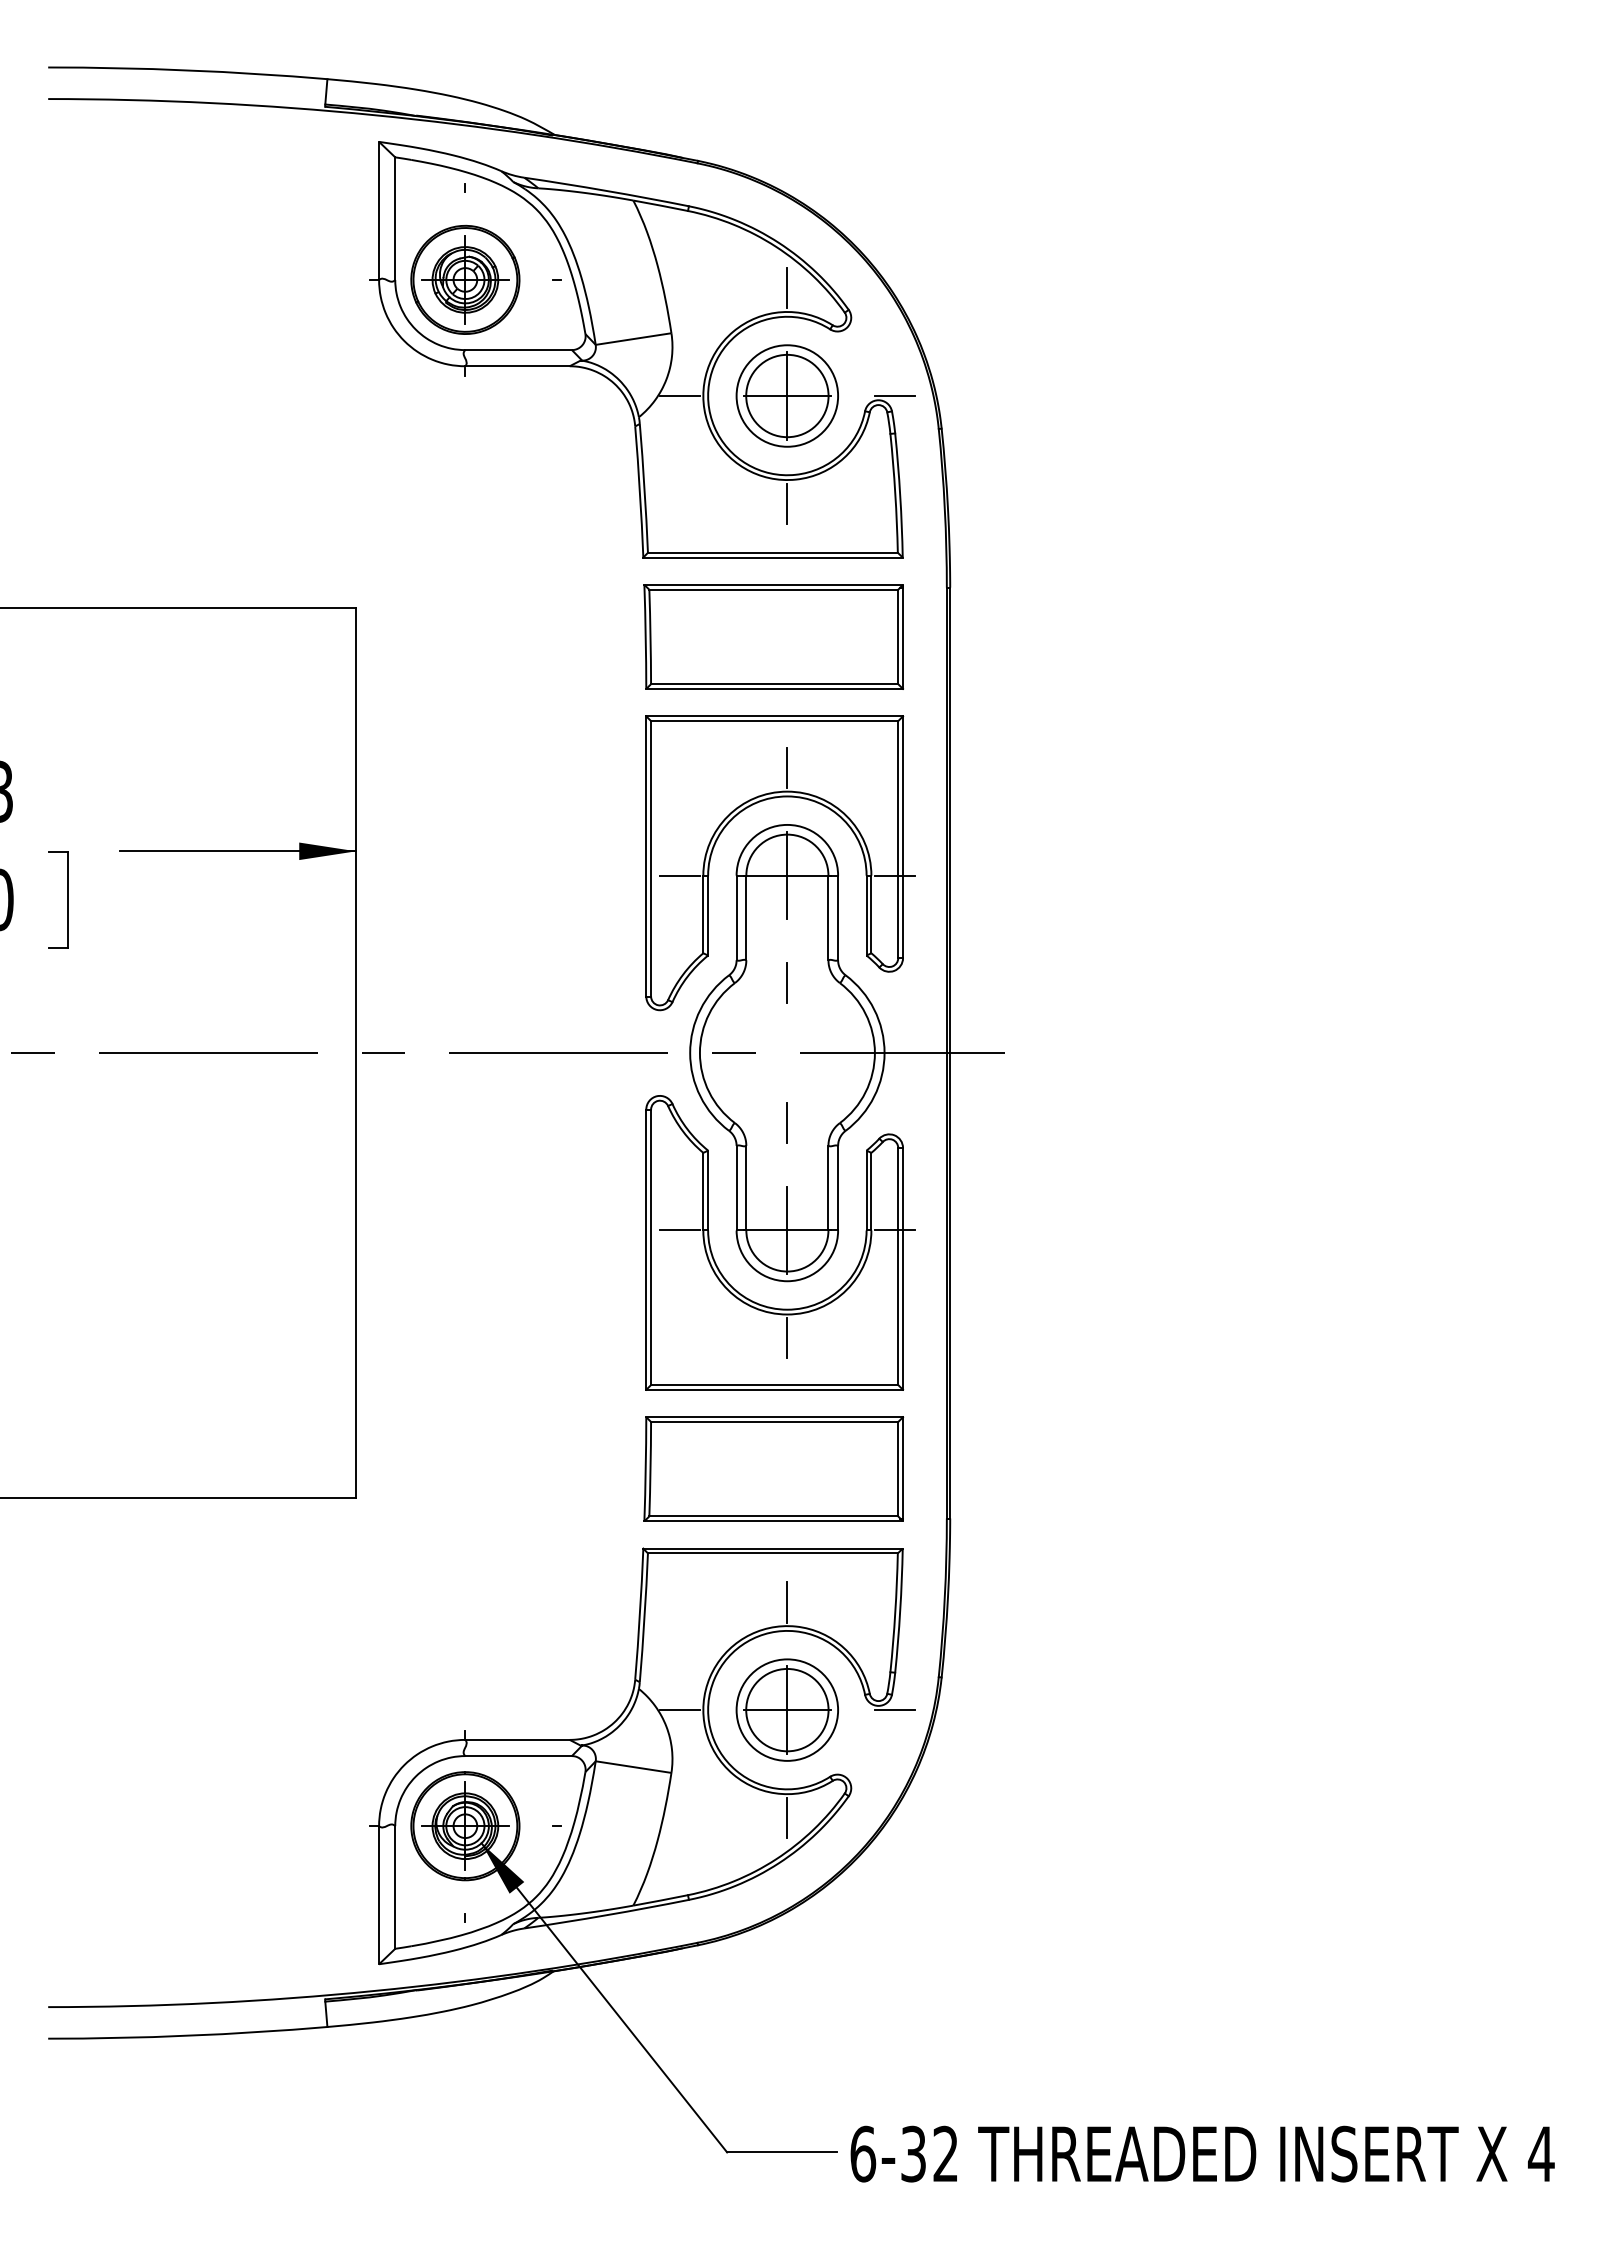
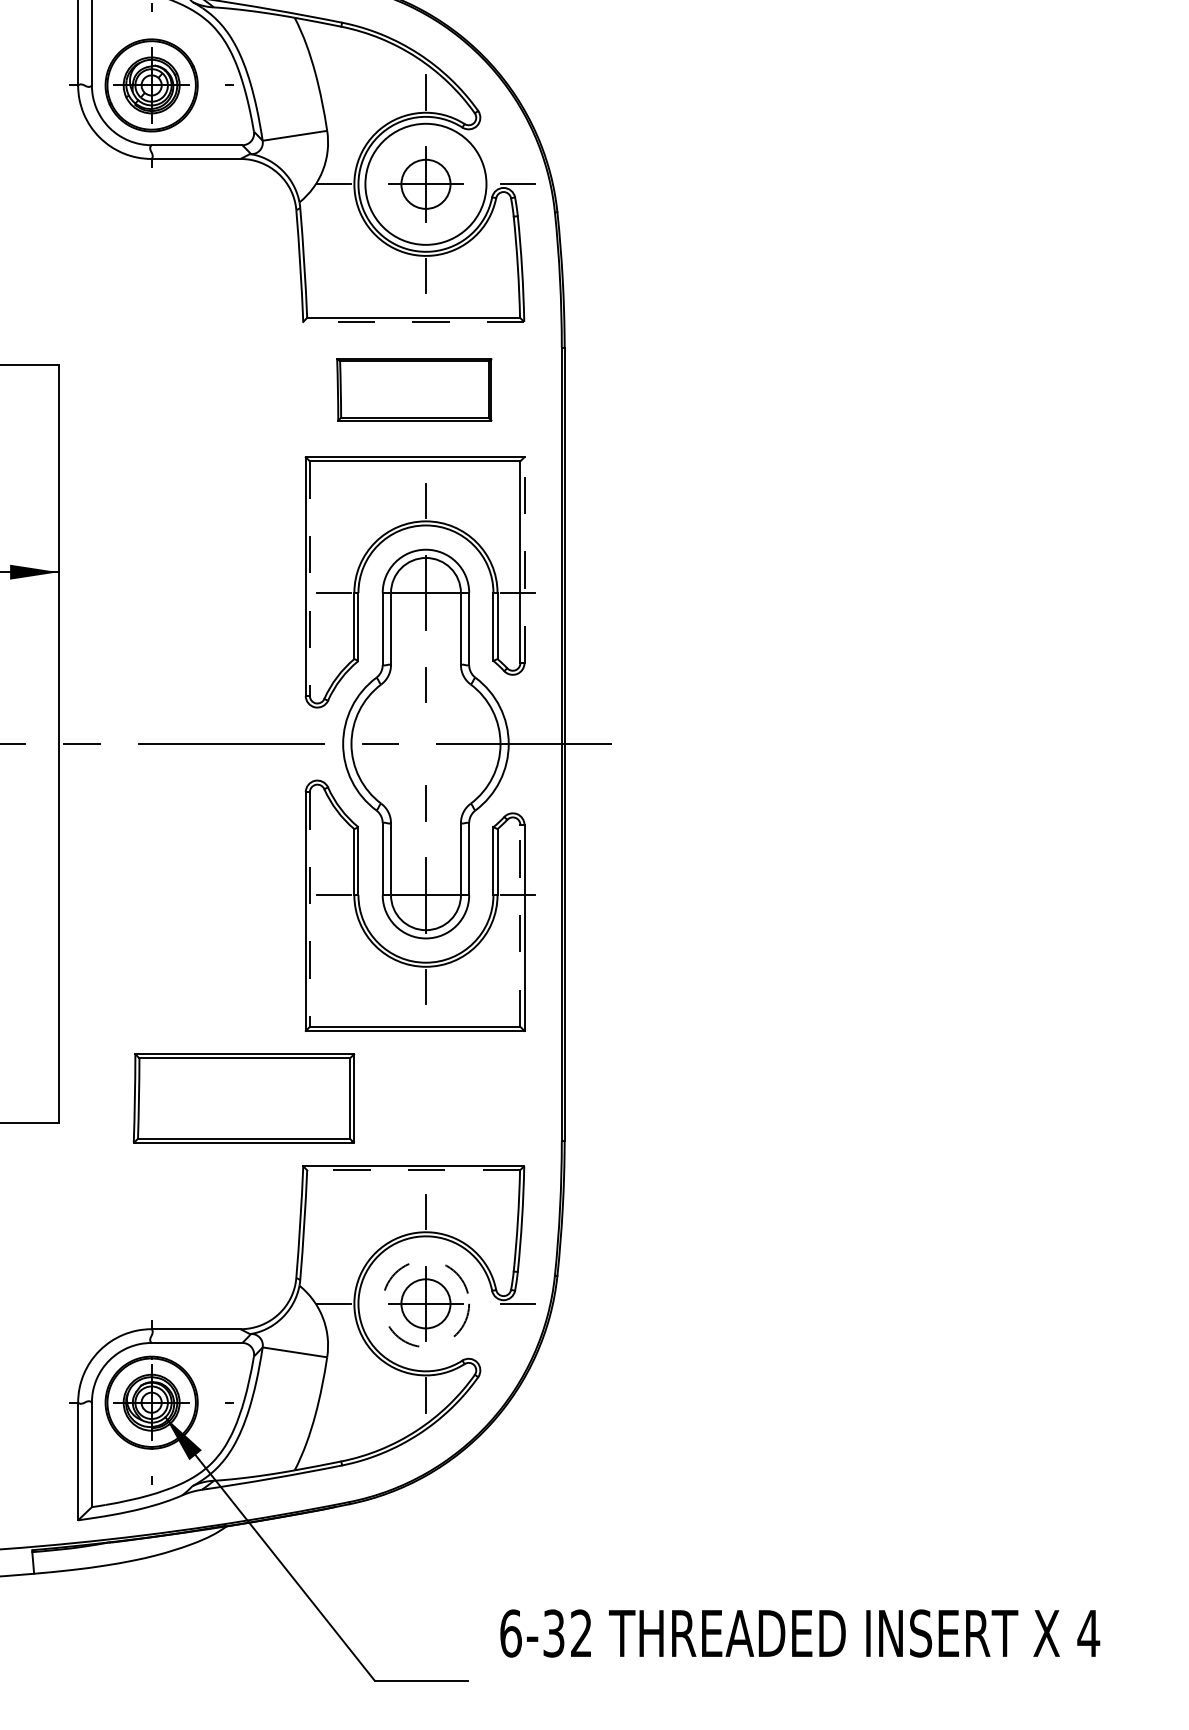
circle: (787, 395) -> (426, 183), size x0.7
circle: (787, 395) -> (426, 183), size x1.4
line: (773, 557) -> (414, 321), solid -> dashed
part: (773, 636) -> (414, 389), size x0.7
line: (903, 837) -> (524, 560), solid -> dashed
line: (651, 858) -> (310, 578), solid -> dashed
line: (651, 1247) -> (310, 909), solid -> dashed
line: (898, 1266) -> (520, 925), solid -> dashed
part: (773, 1468) -> (243, 1097), moved
line: (772, 1553) -> (413, 1170), solid -> dashed
circle: (787, 1709) -> (426, 1303), size x0.7
circle: (787, 1709) -> (426, 1303), solid -> dashed
text: (1202, 2153) -> (800, 1632), moved

